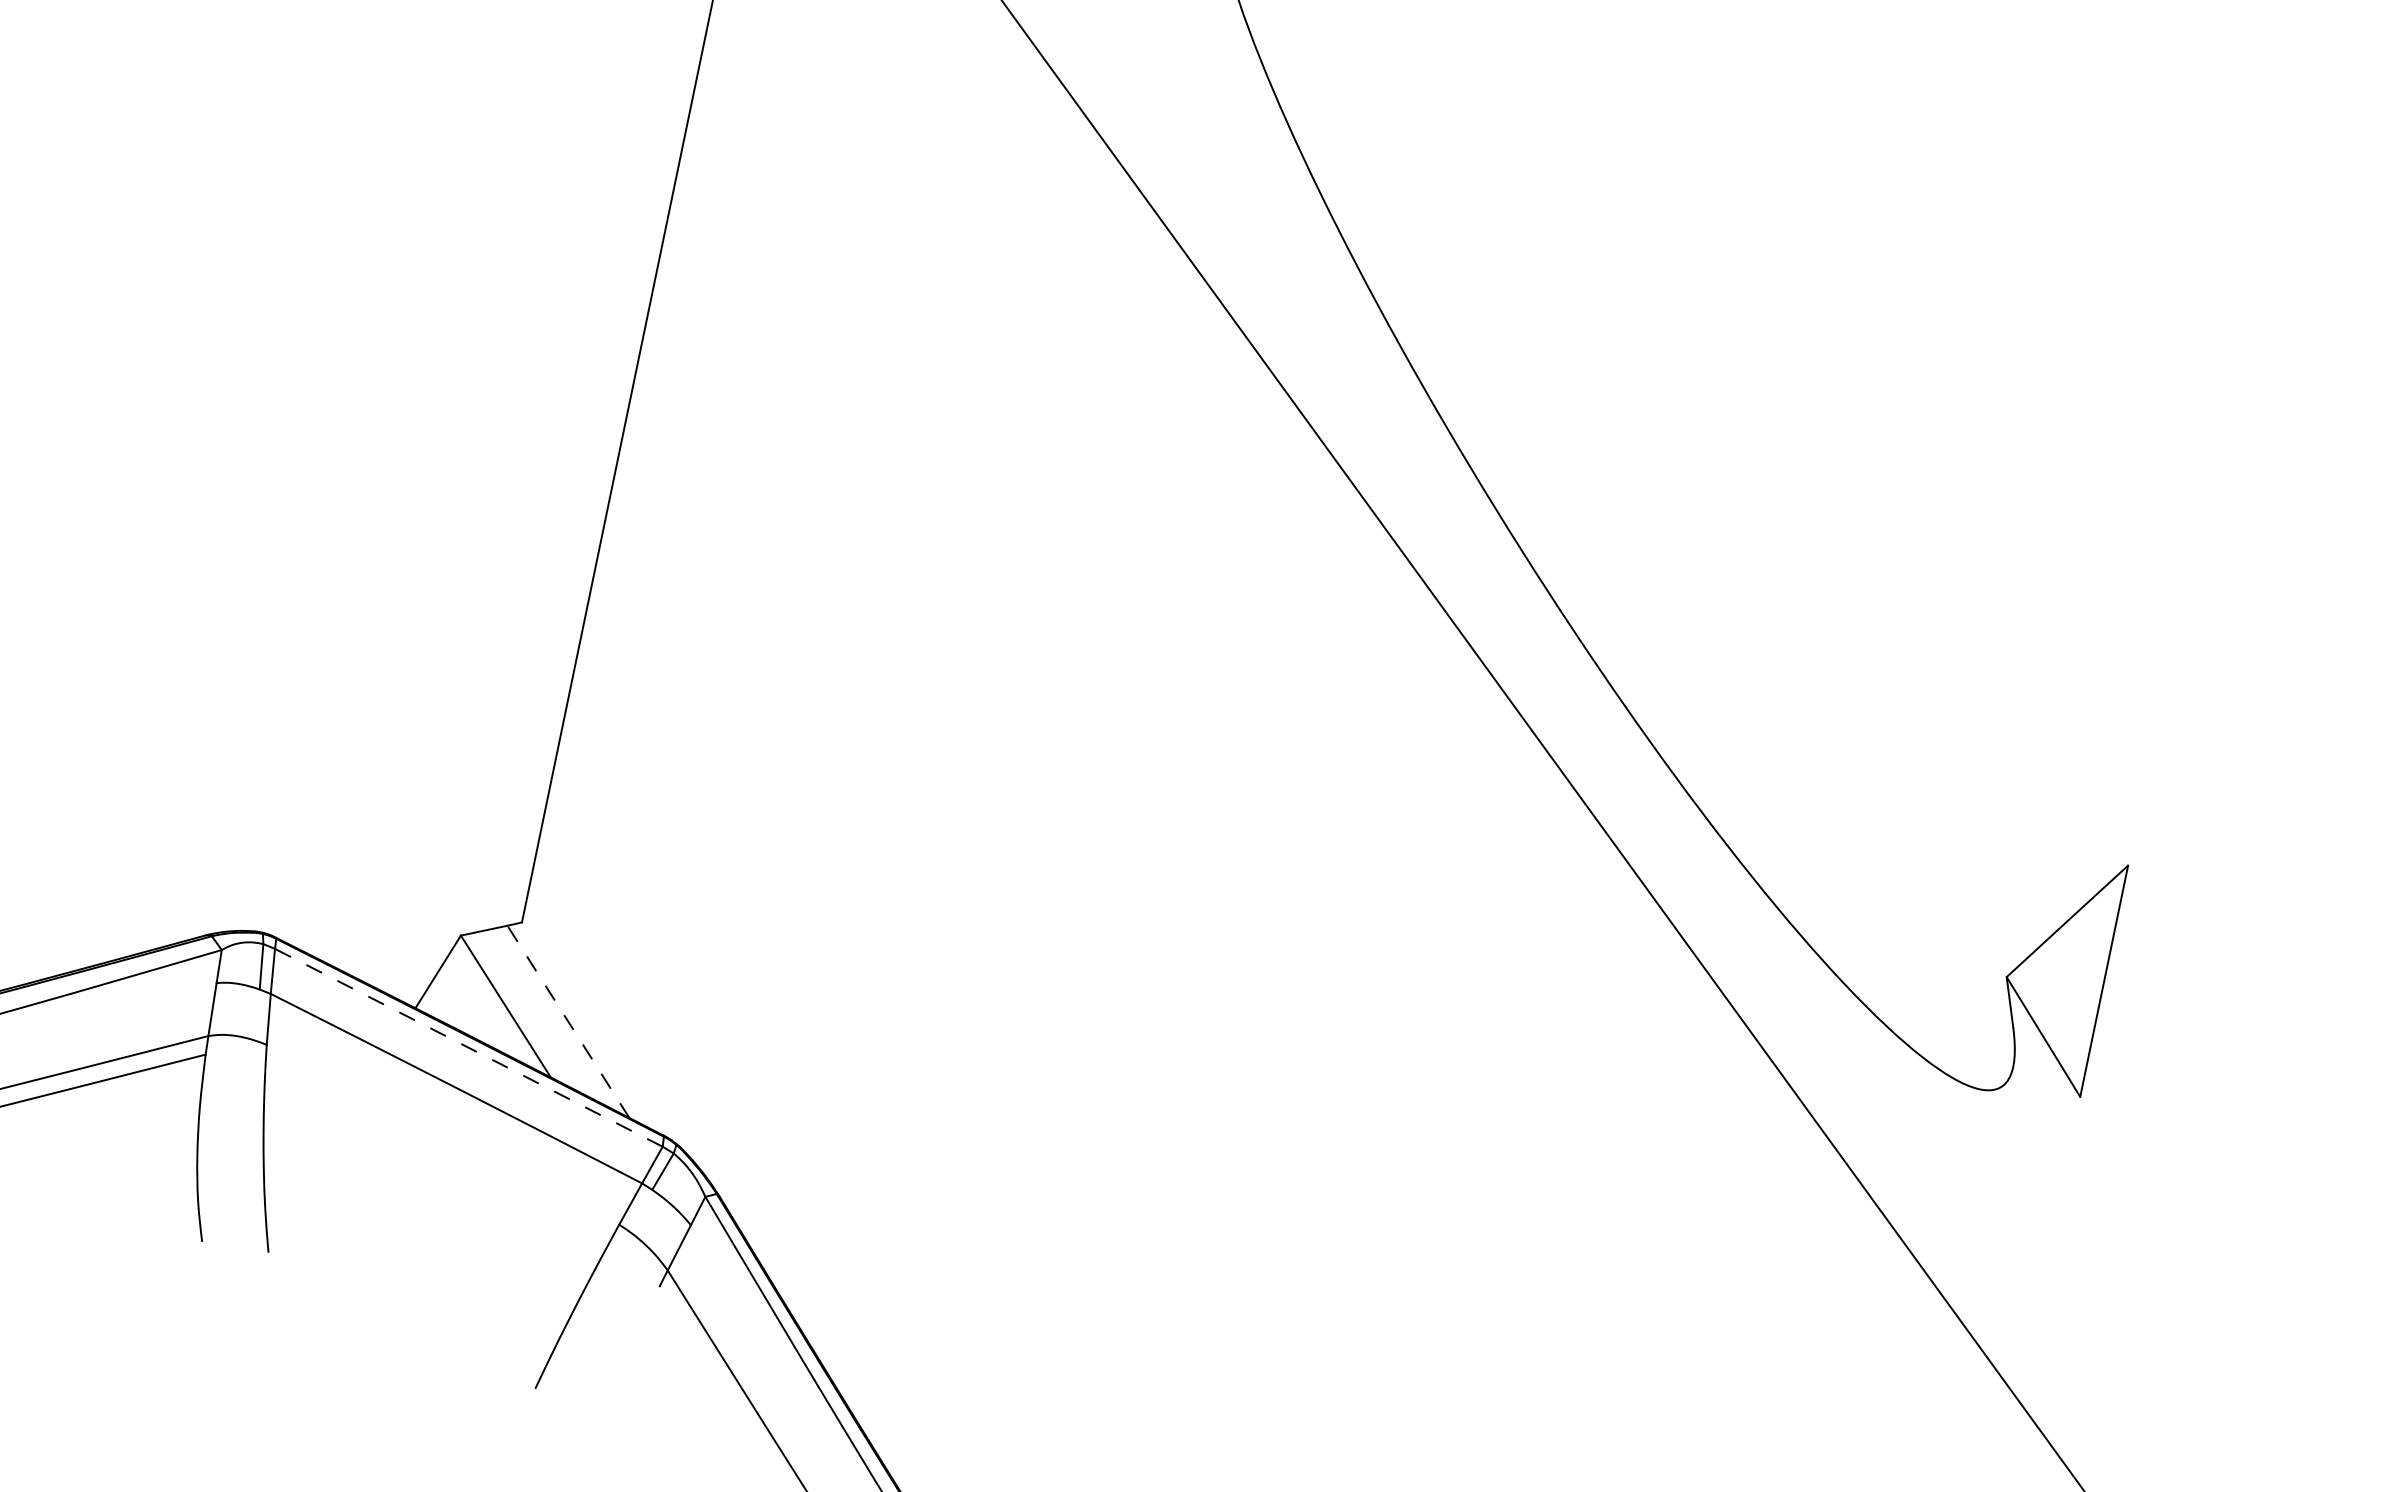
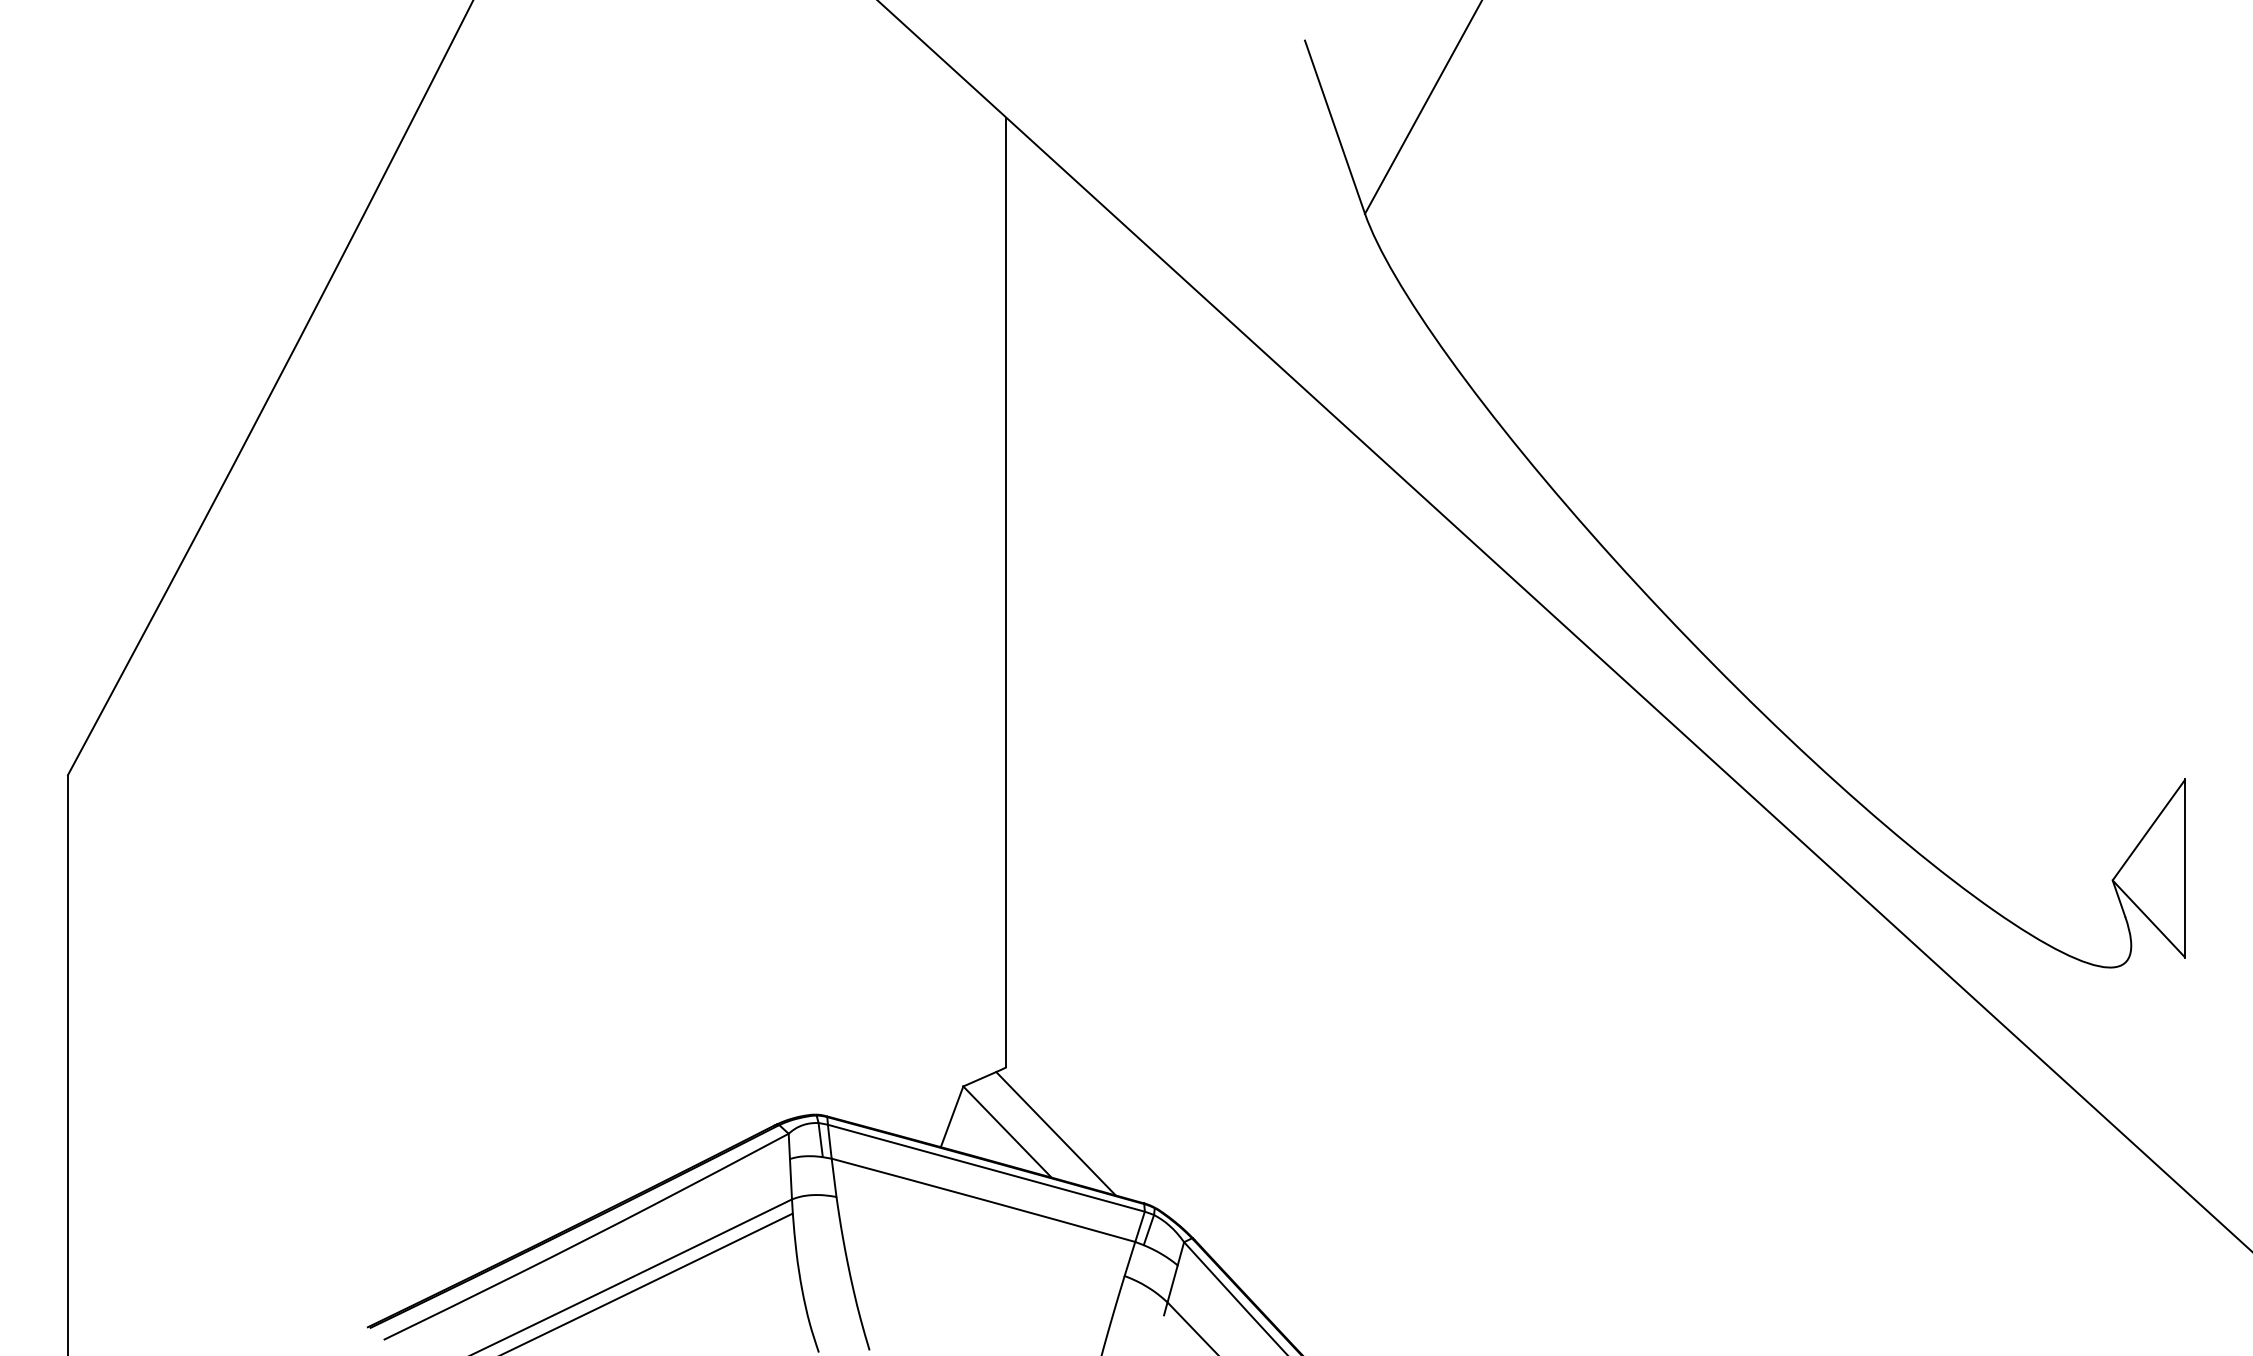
line: (569, 1021) -> (1056, 1133), dashed -> solid
line: (467, 1047) -> (985, 1168), dashed -> solid

